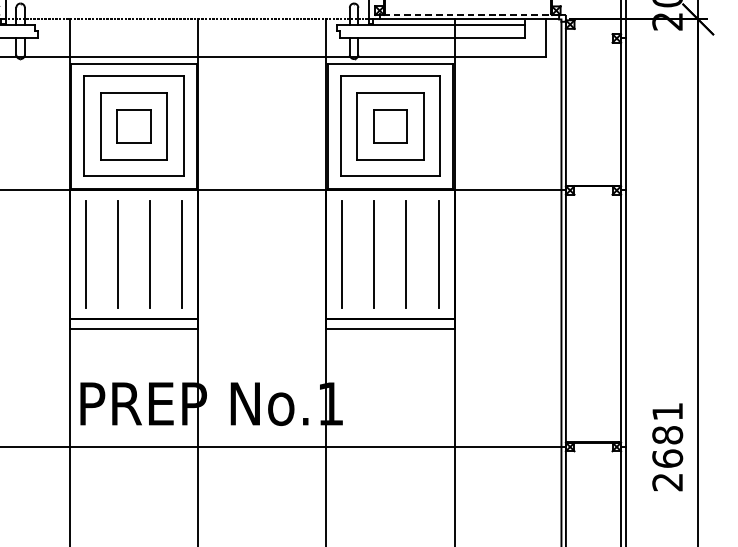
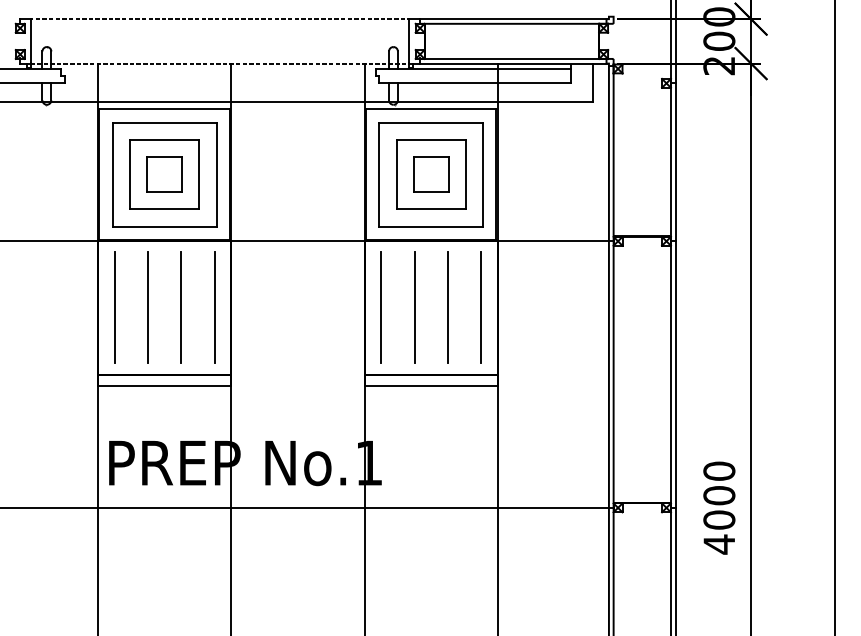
line: (468, 14) -> (512, 58), dashed -> solid
text: (667, 446) -> (719, 507), 2681 -> 4000

